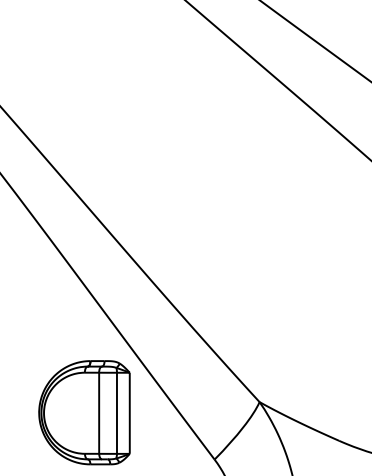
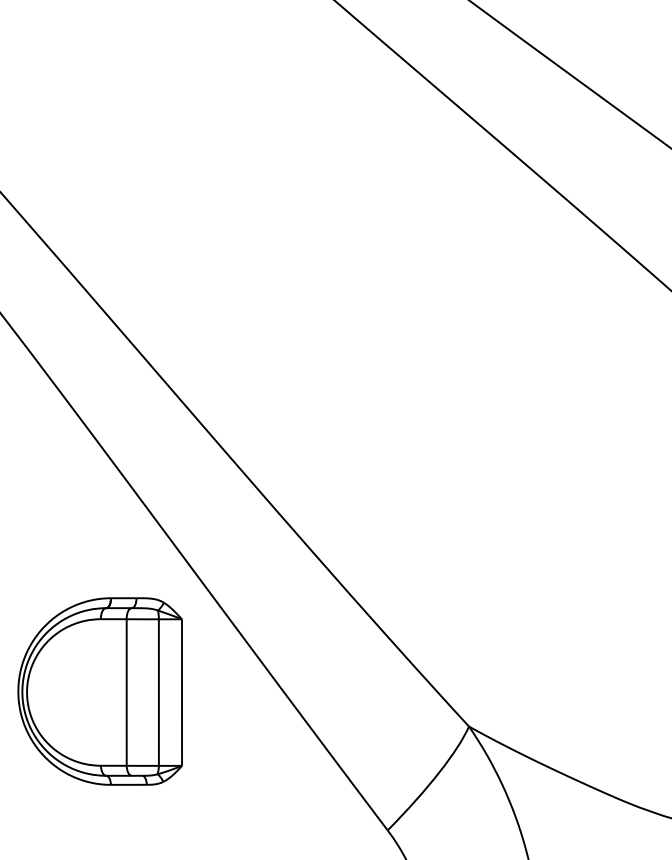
part: (84, 412) -> (100, 691), moved

